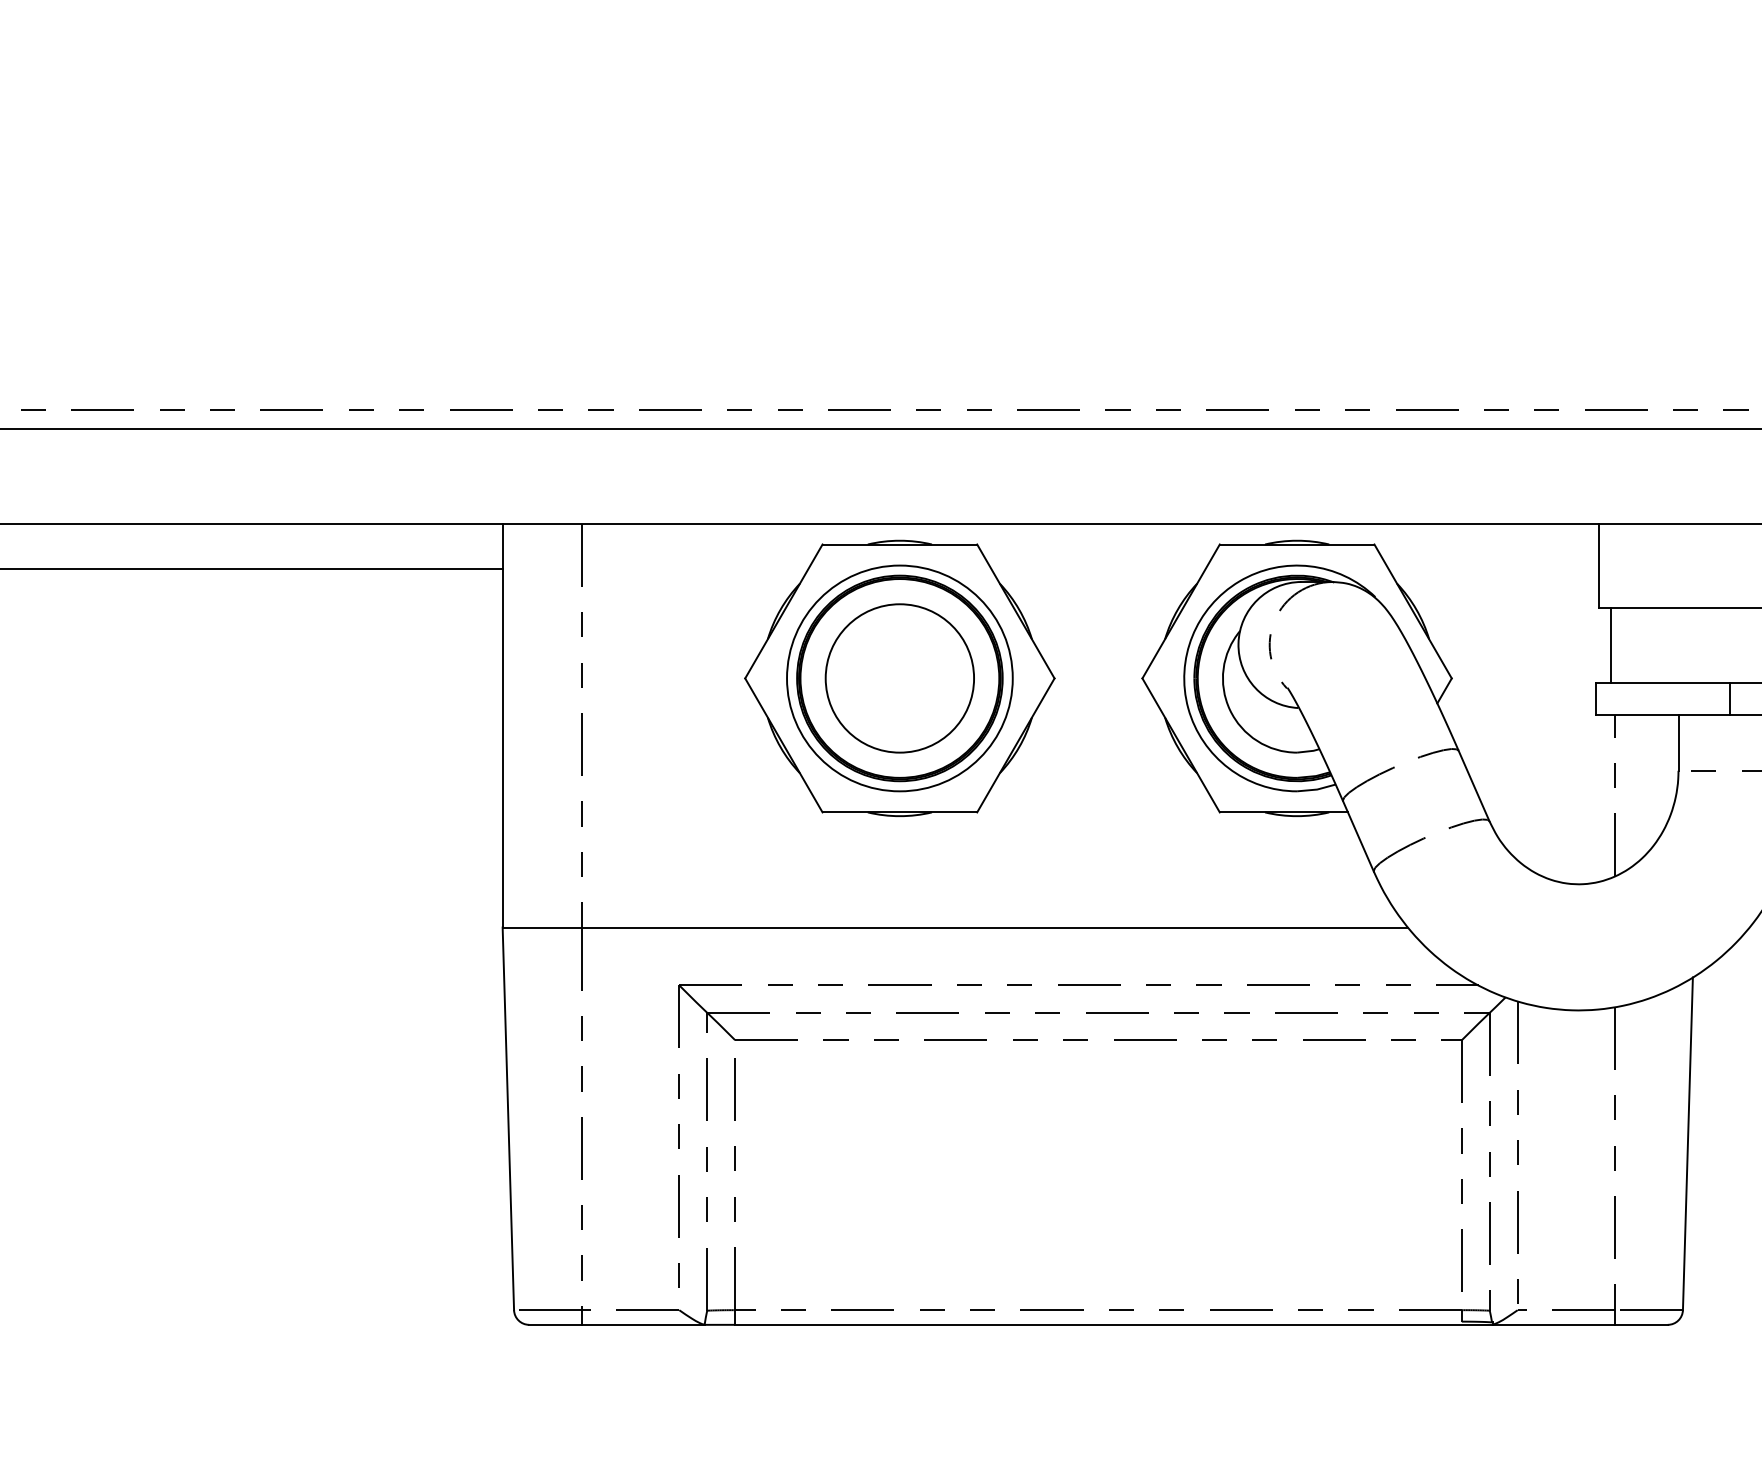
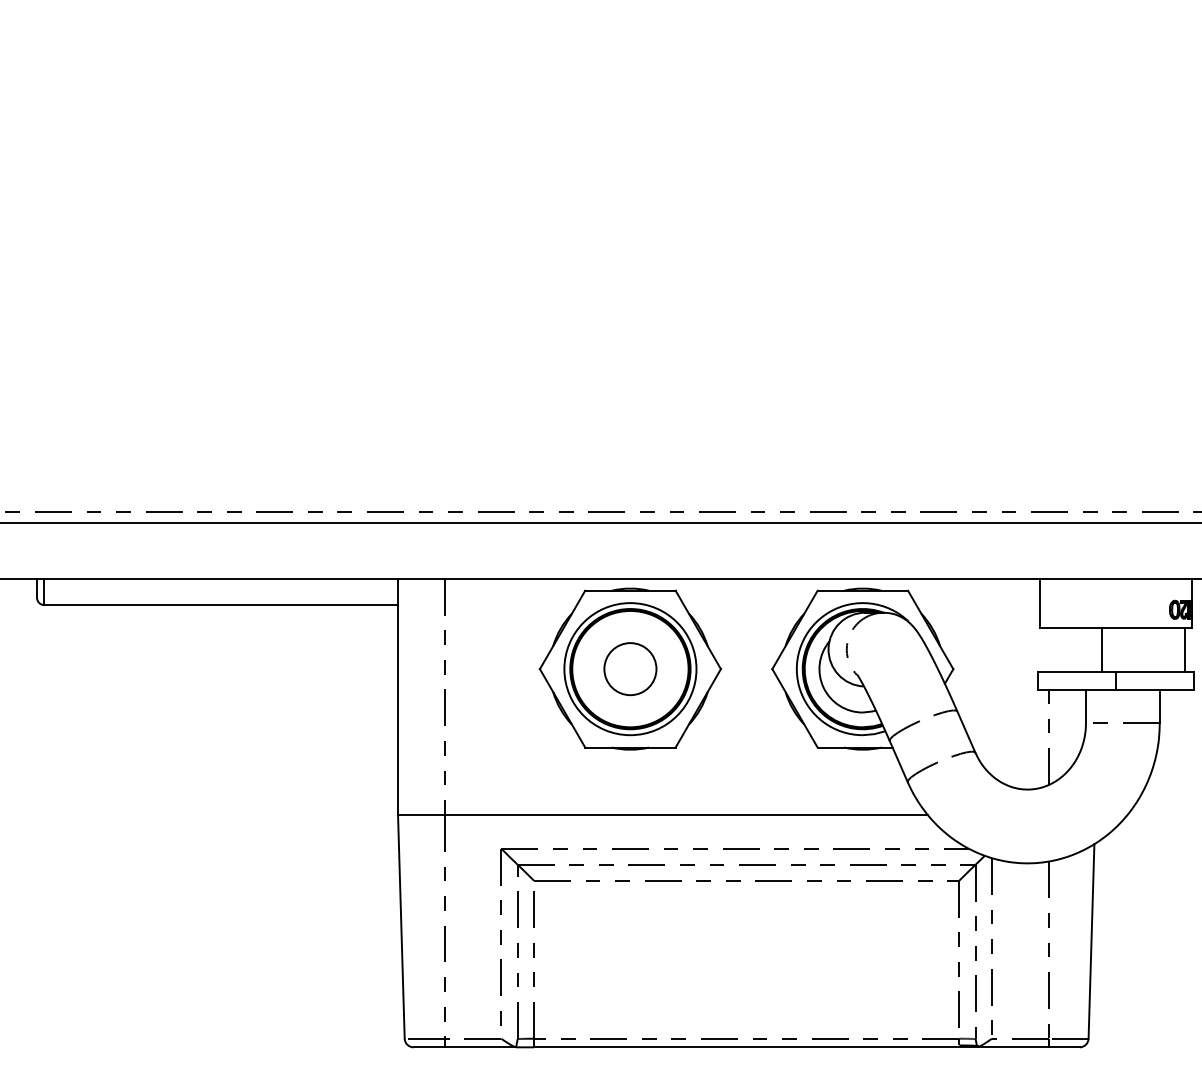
line: (1611, 644) -> (1101, 649), moved
circle: (899, 677) -> (630, 668), size x0.6

